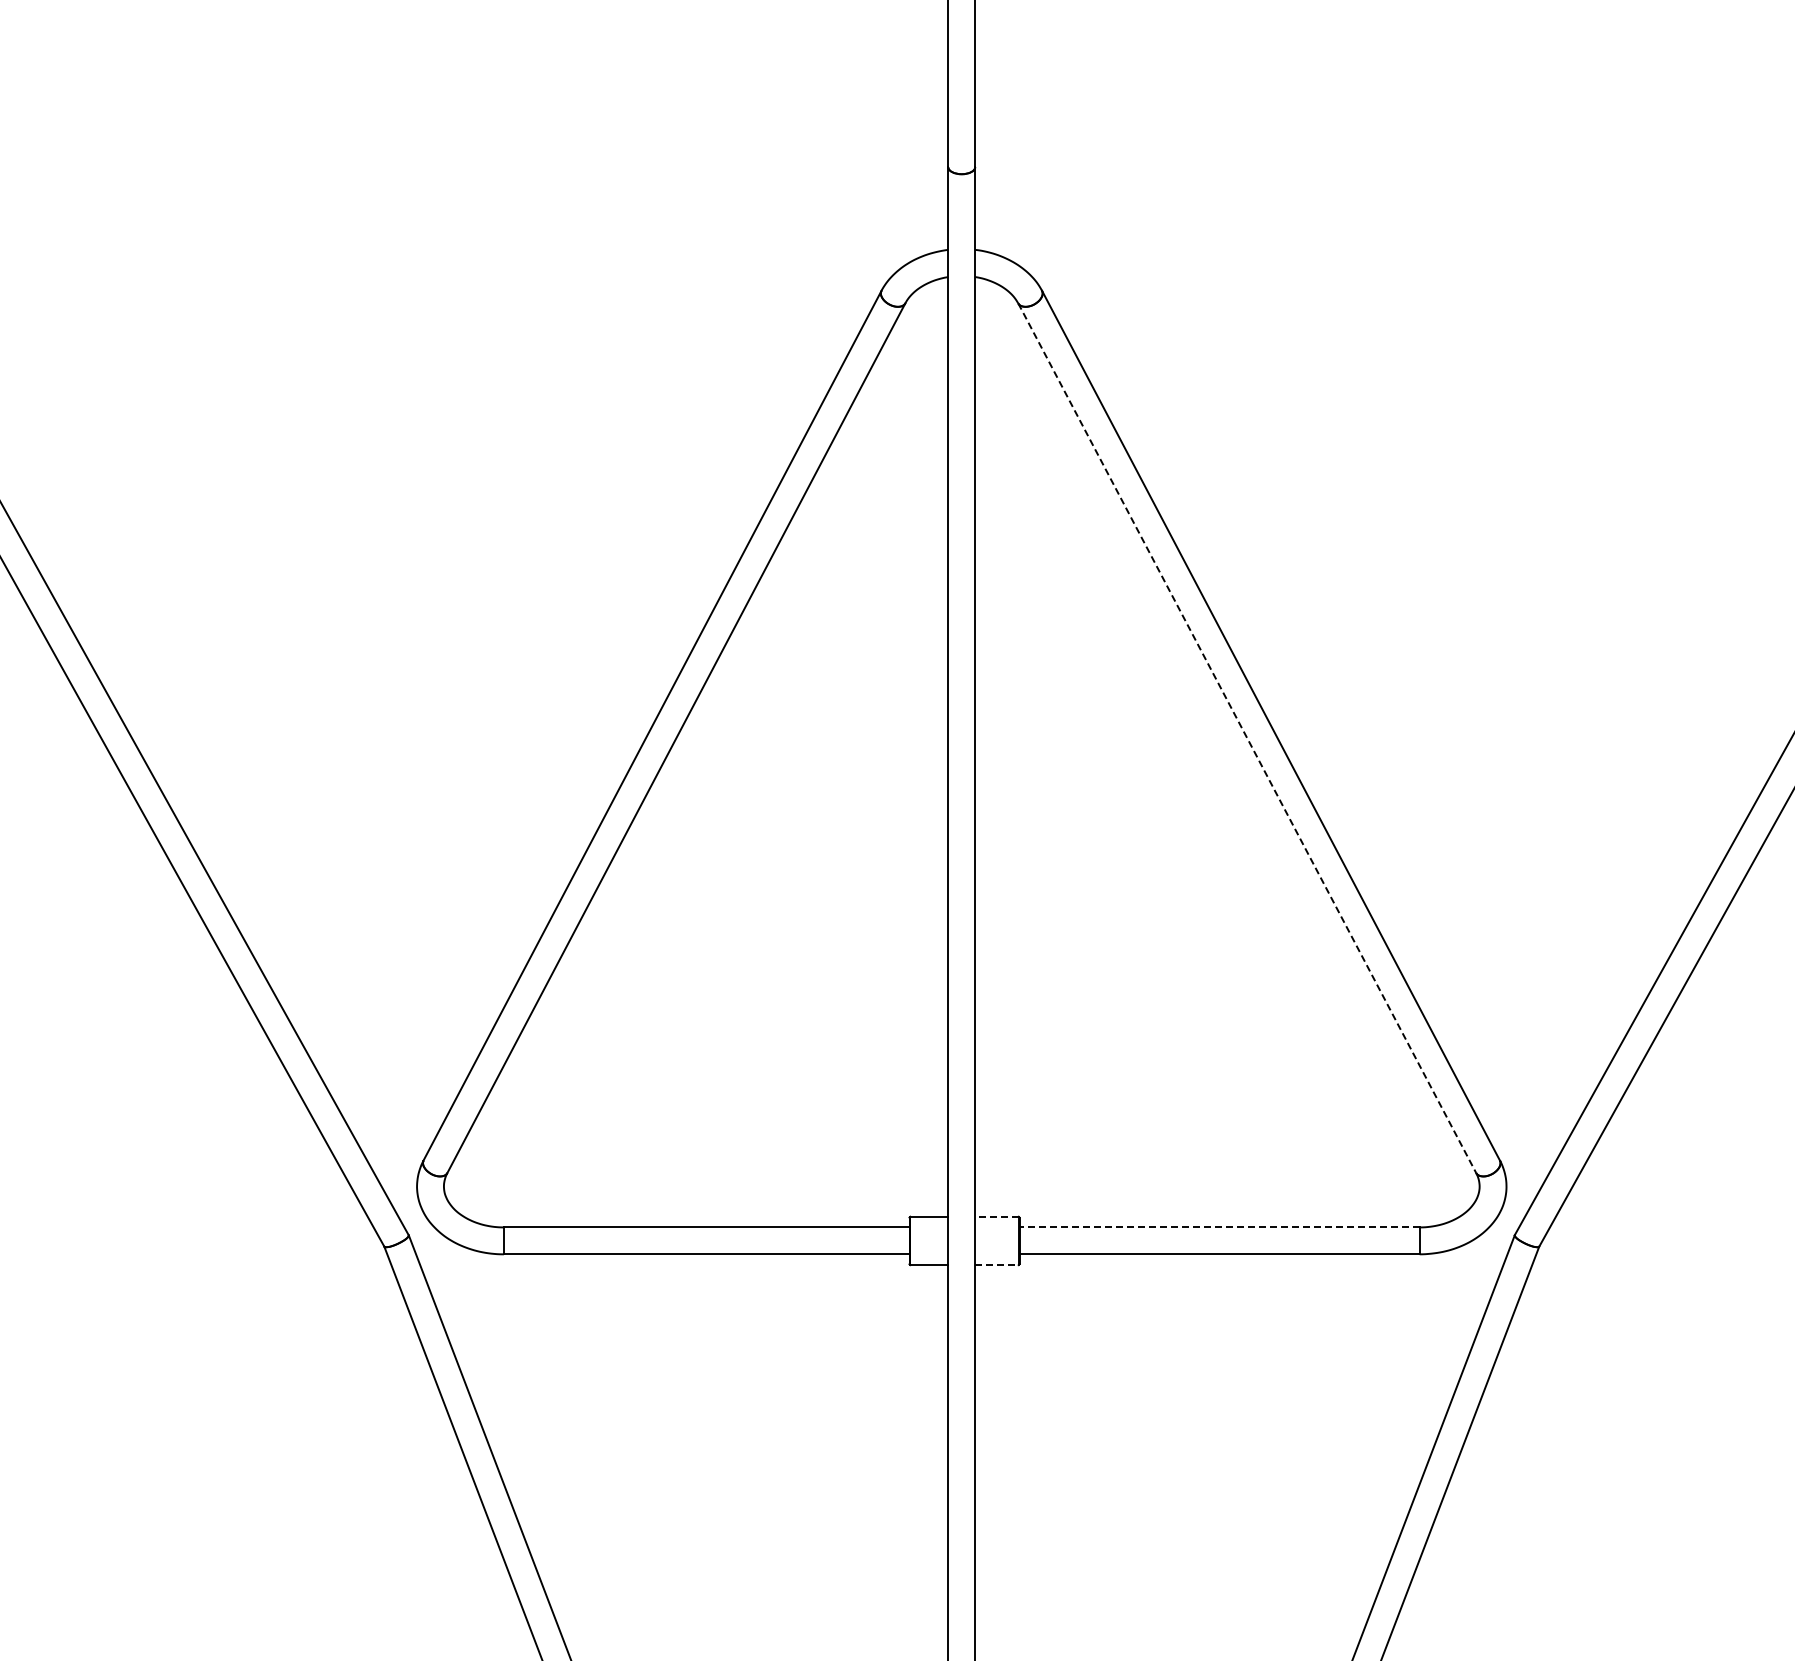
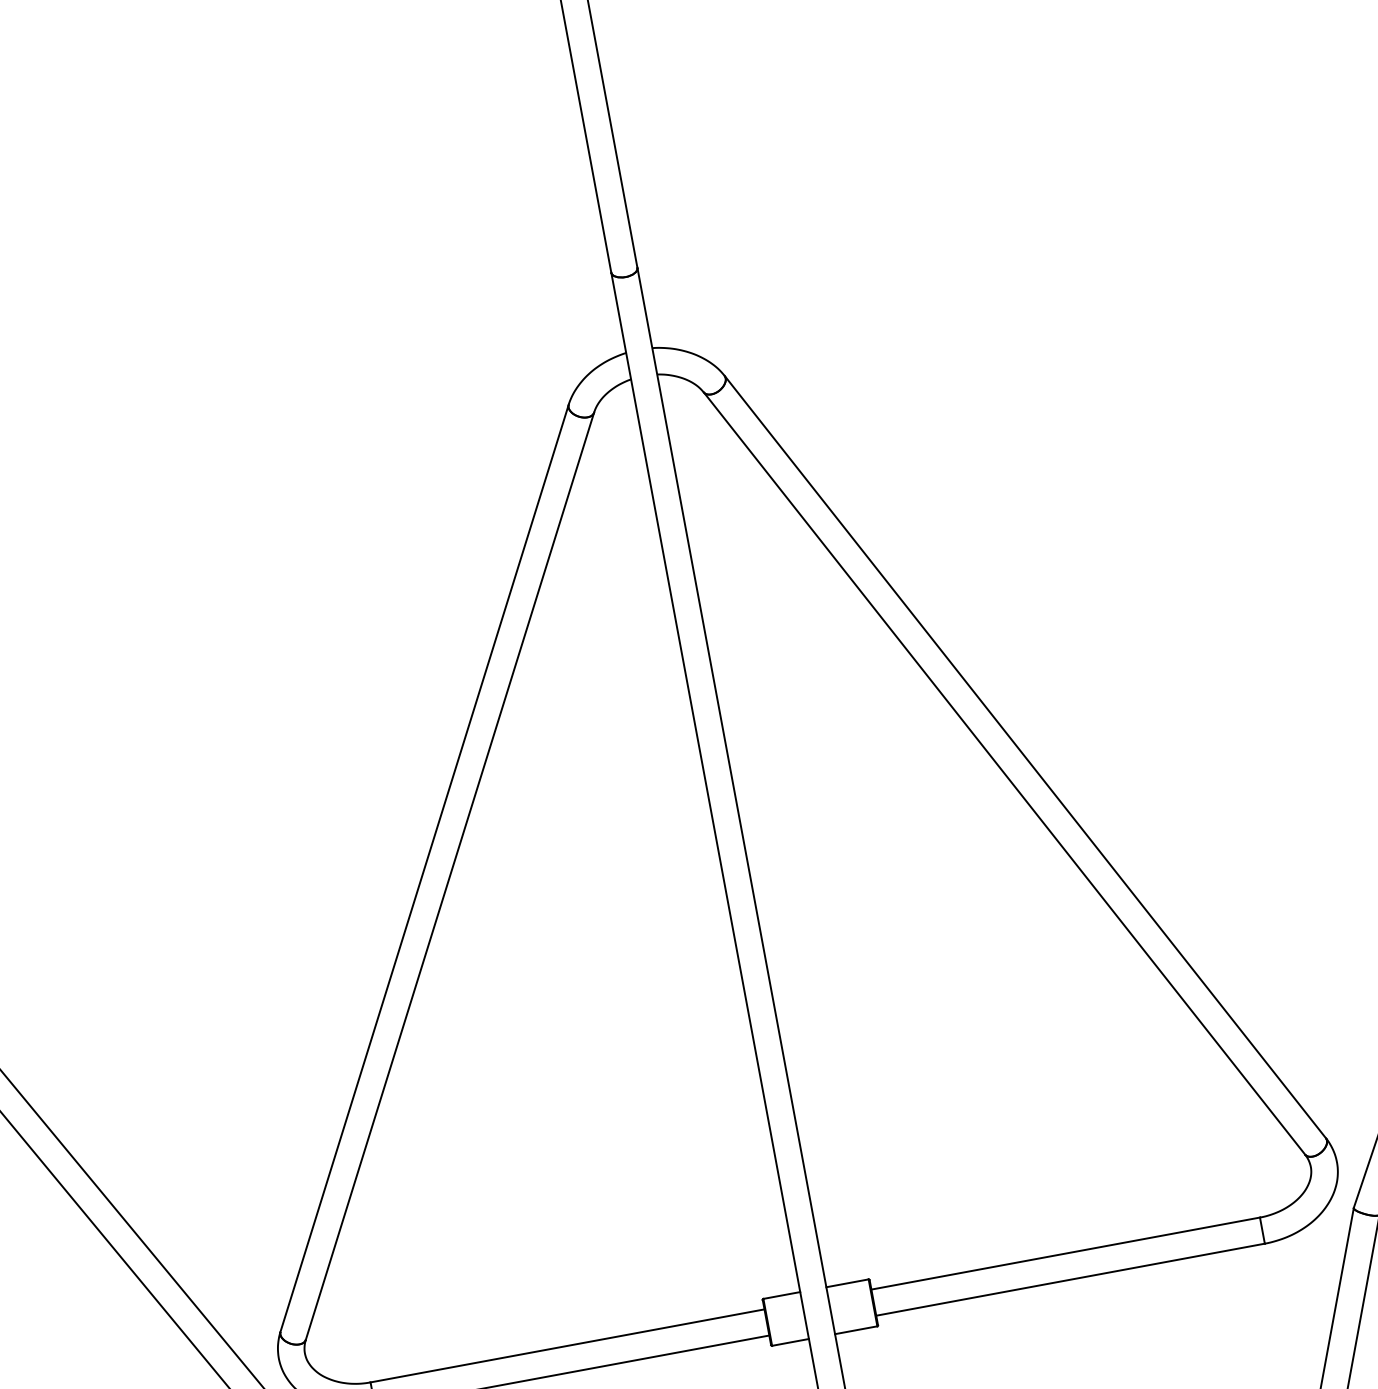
line: (1247, 738) -> (1004, 773), dashed -> solid
line: (996, 1216) -> (847, 1283), dashed -> solid
line: (1219, 1227) -> (1065, 1253), dashed -> solid
line: (996, 1265) -> (855, 1330), dashed -> solid

